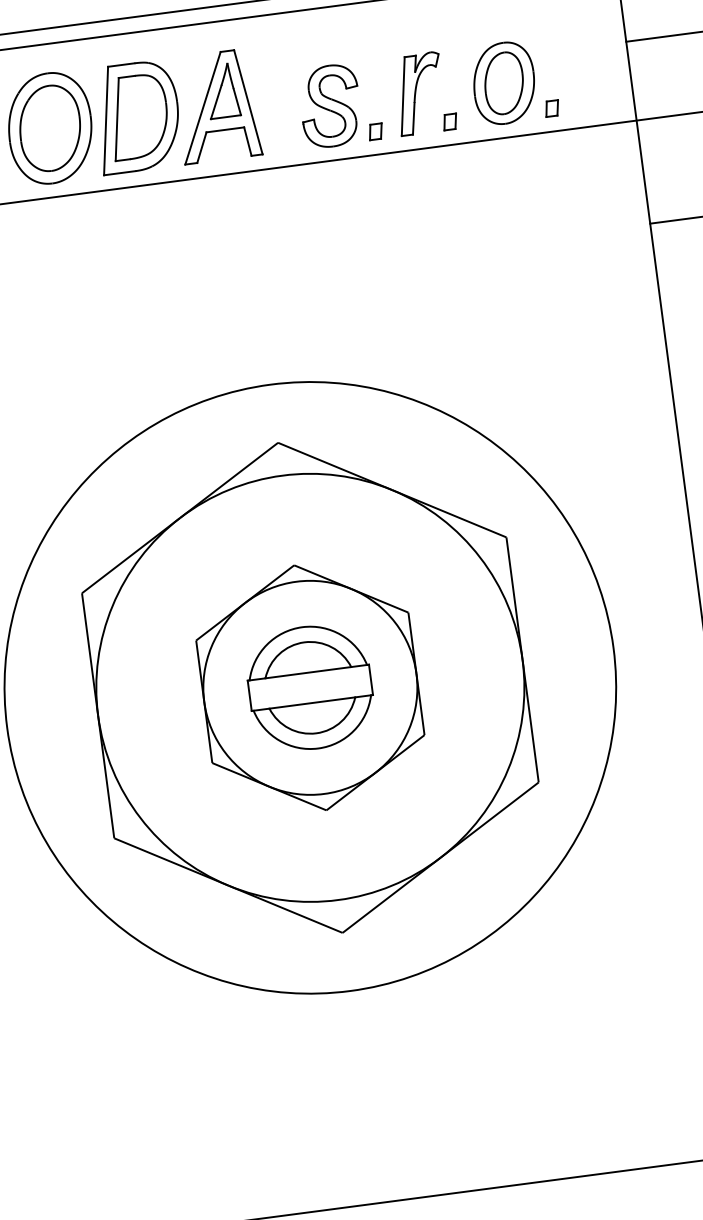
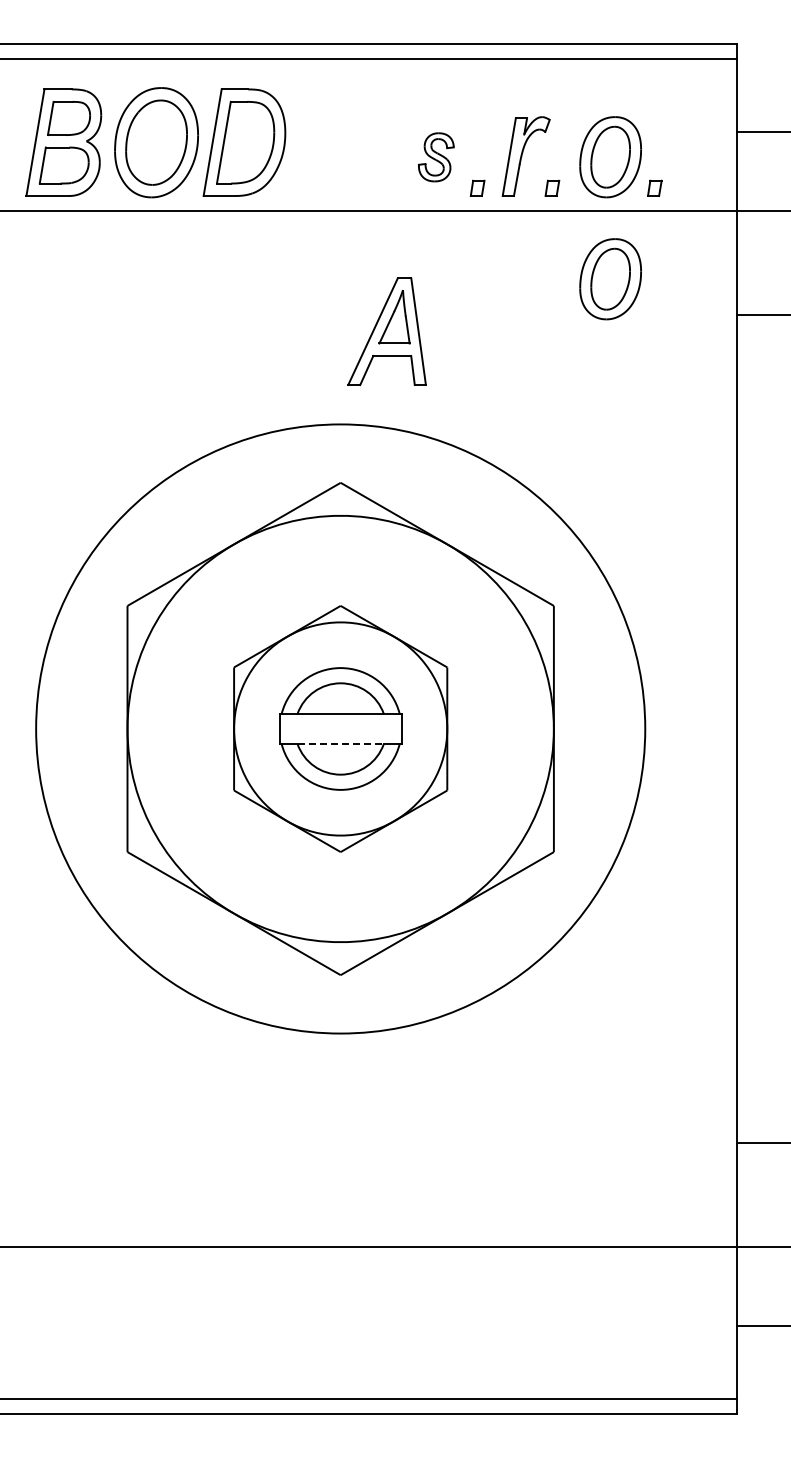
part: (216, 106) -> (386, 331), moved
part: (330, 106) -> (436, 157), size x0.6
part: (520, 205) -> (610, 279), added
line: (313, 703) -> (341, 744), solid -> dashed

